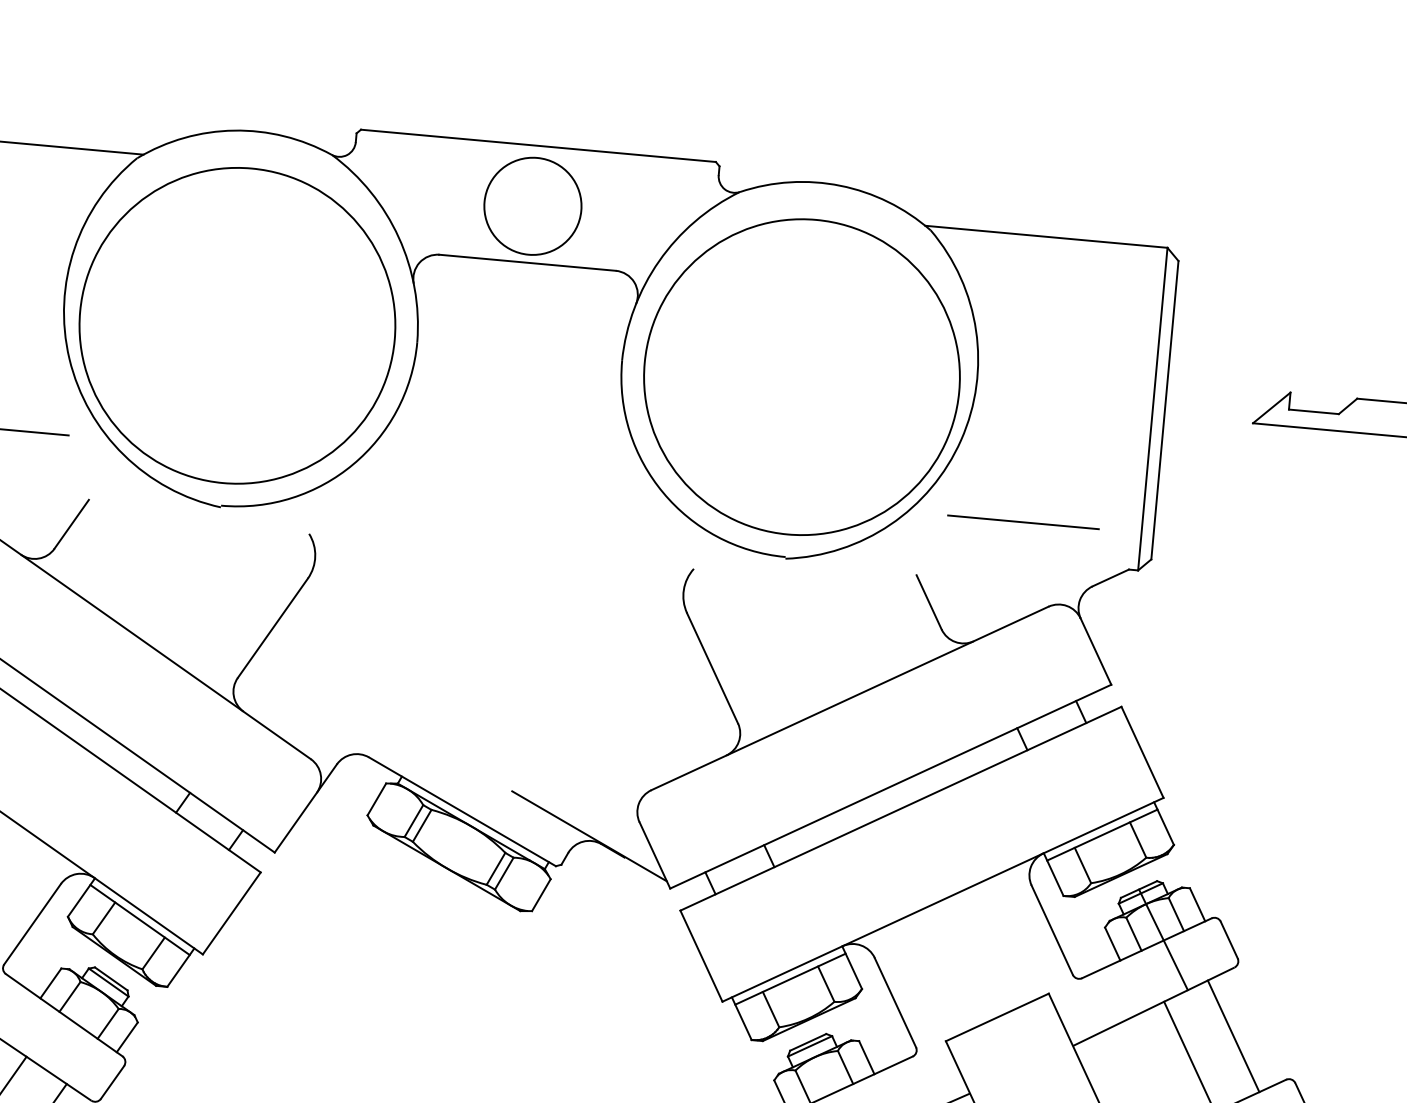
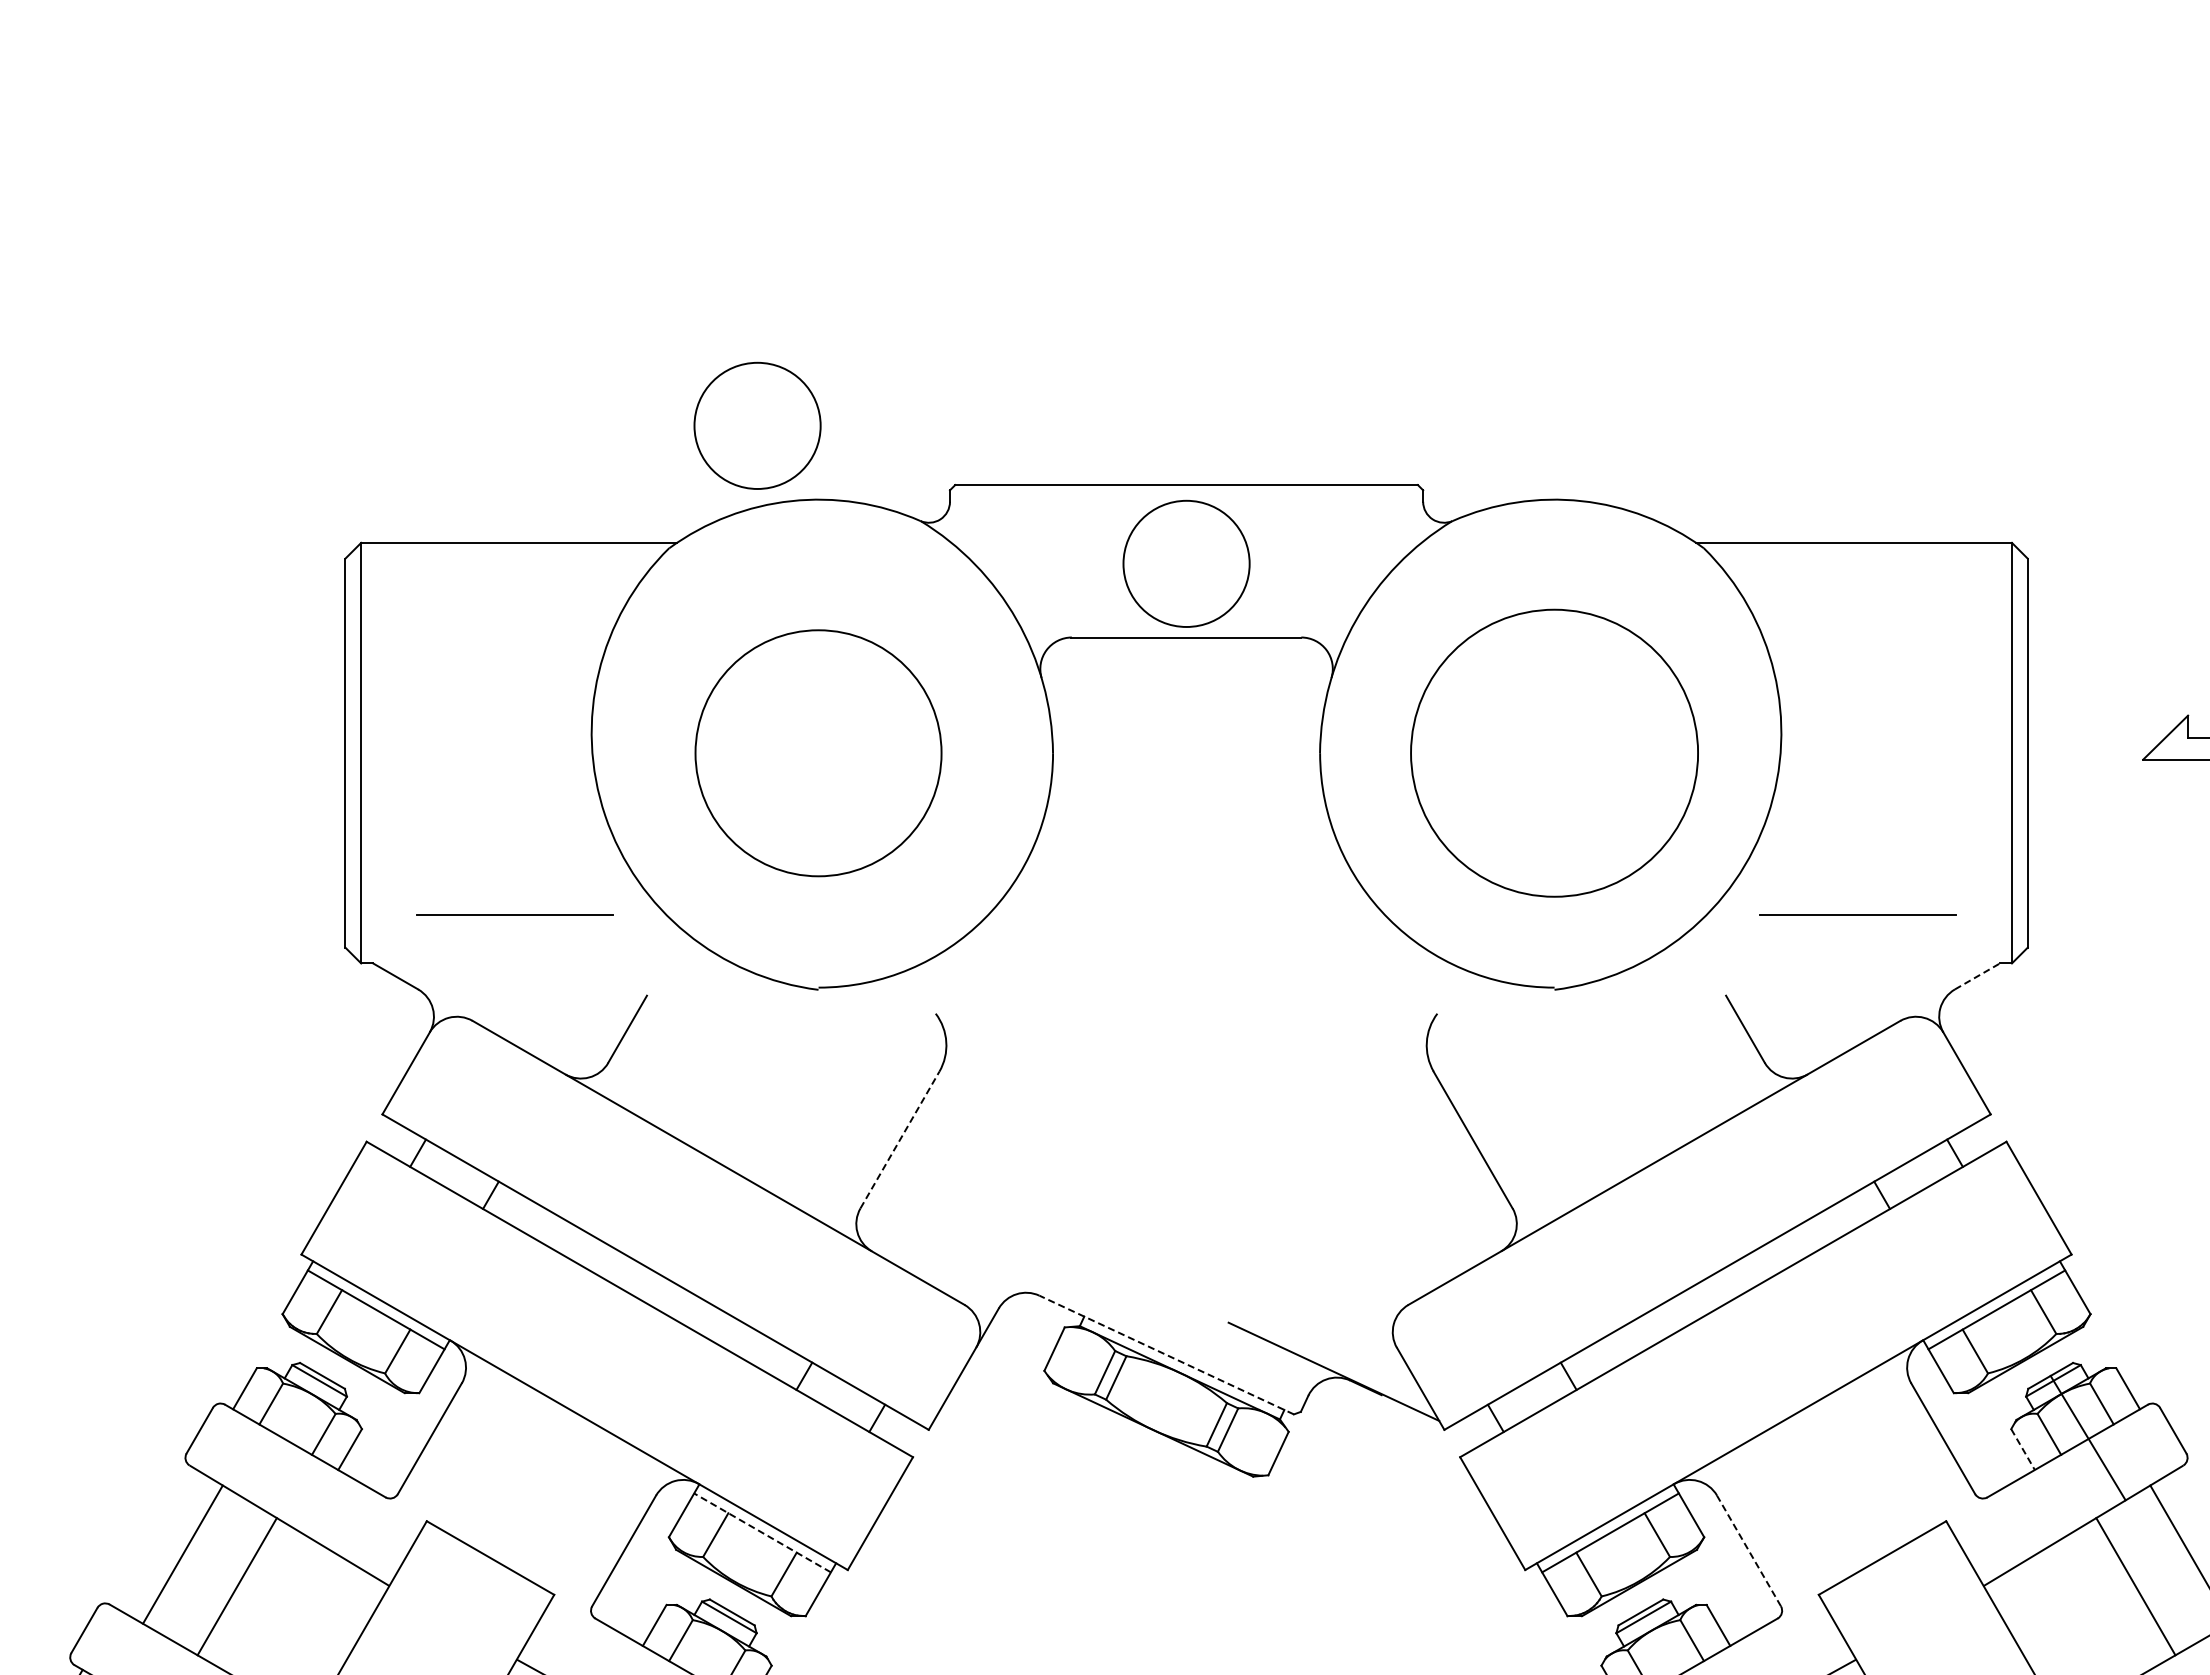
circle: (213, 70) -> (757, 425), added
circle: (237, 326) -> (818, 753), size x0.6
circle: (801, 377) -> (1554, 753), size x0.7
line: (1110, 578) -> (1977, 976), solid -> dashed
line: (272, 628) -> (899, 1140), solid -> dashed
line: (462, 811) -> (1166, 1354), solid -> dashed
line: (140, 919) -> (762, 1532), solid -> dashed
line: (1113, 944) -> (2023, 1449), solid -> dashed
line: (895, 1002) -> (1749, 1550), solid -> dashed

